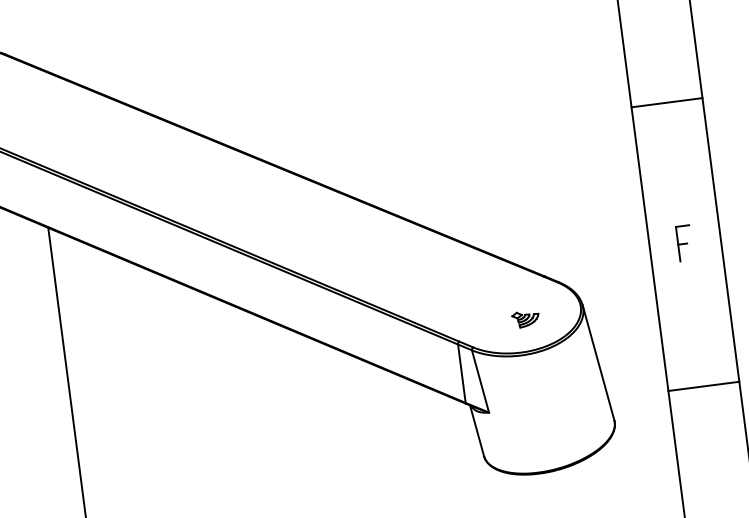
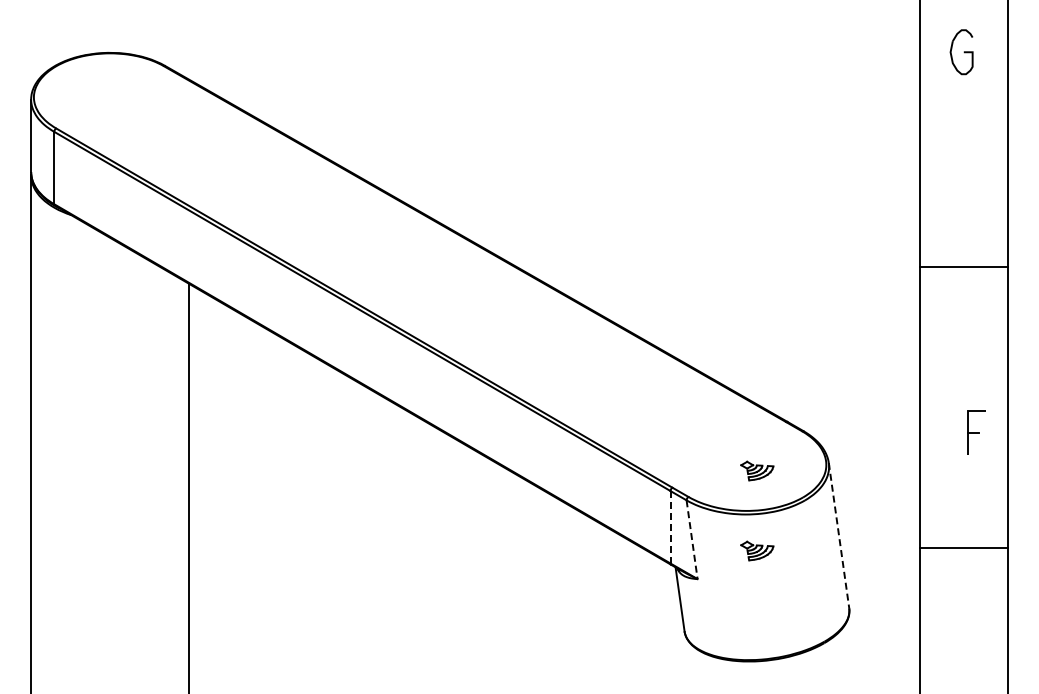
line: (666, 103) -> (963, 267), moved
part: (685, 243) -> (976, 432), moved
line: (598, 363) -> (839, 536), solid -> dashed
line: (461, 373) -> (670, 527), solid -> dashed
line: (480, 381) -> (692, 539), solid -> dashed
part: (534, 383) -> (757, 550), added
line: (703, 386) -> (963, 548), moved

